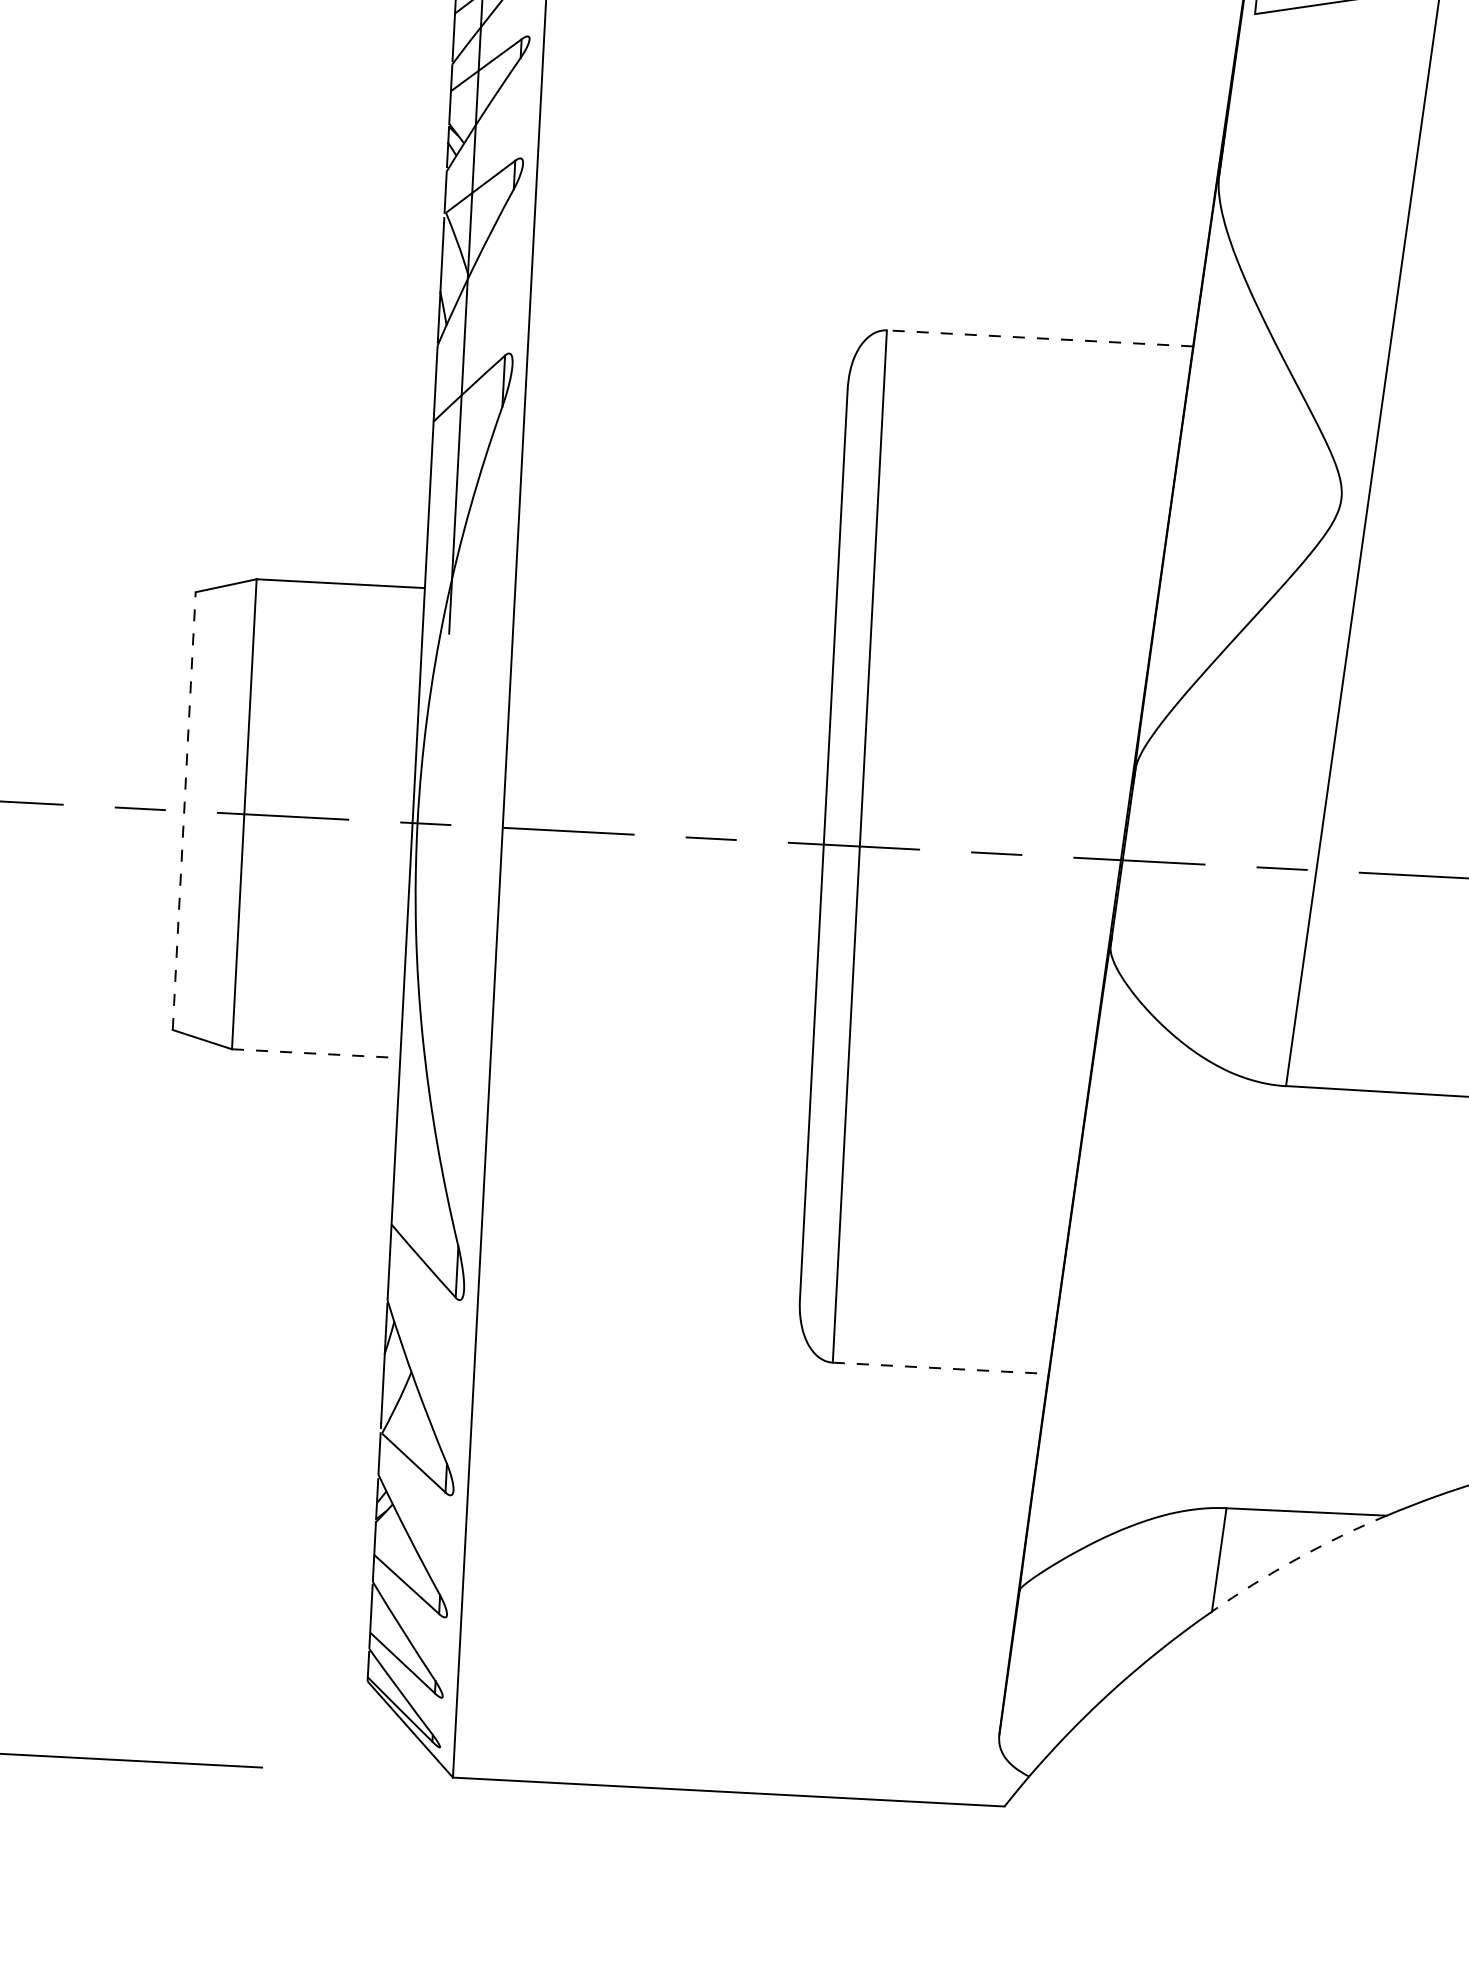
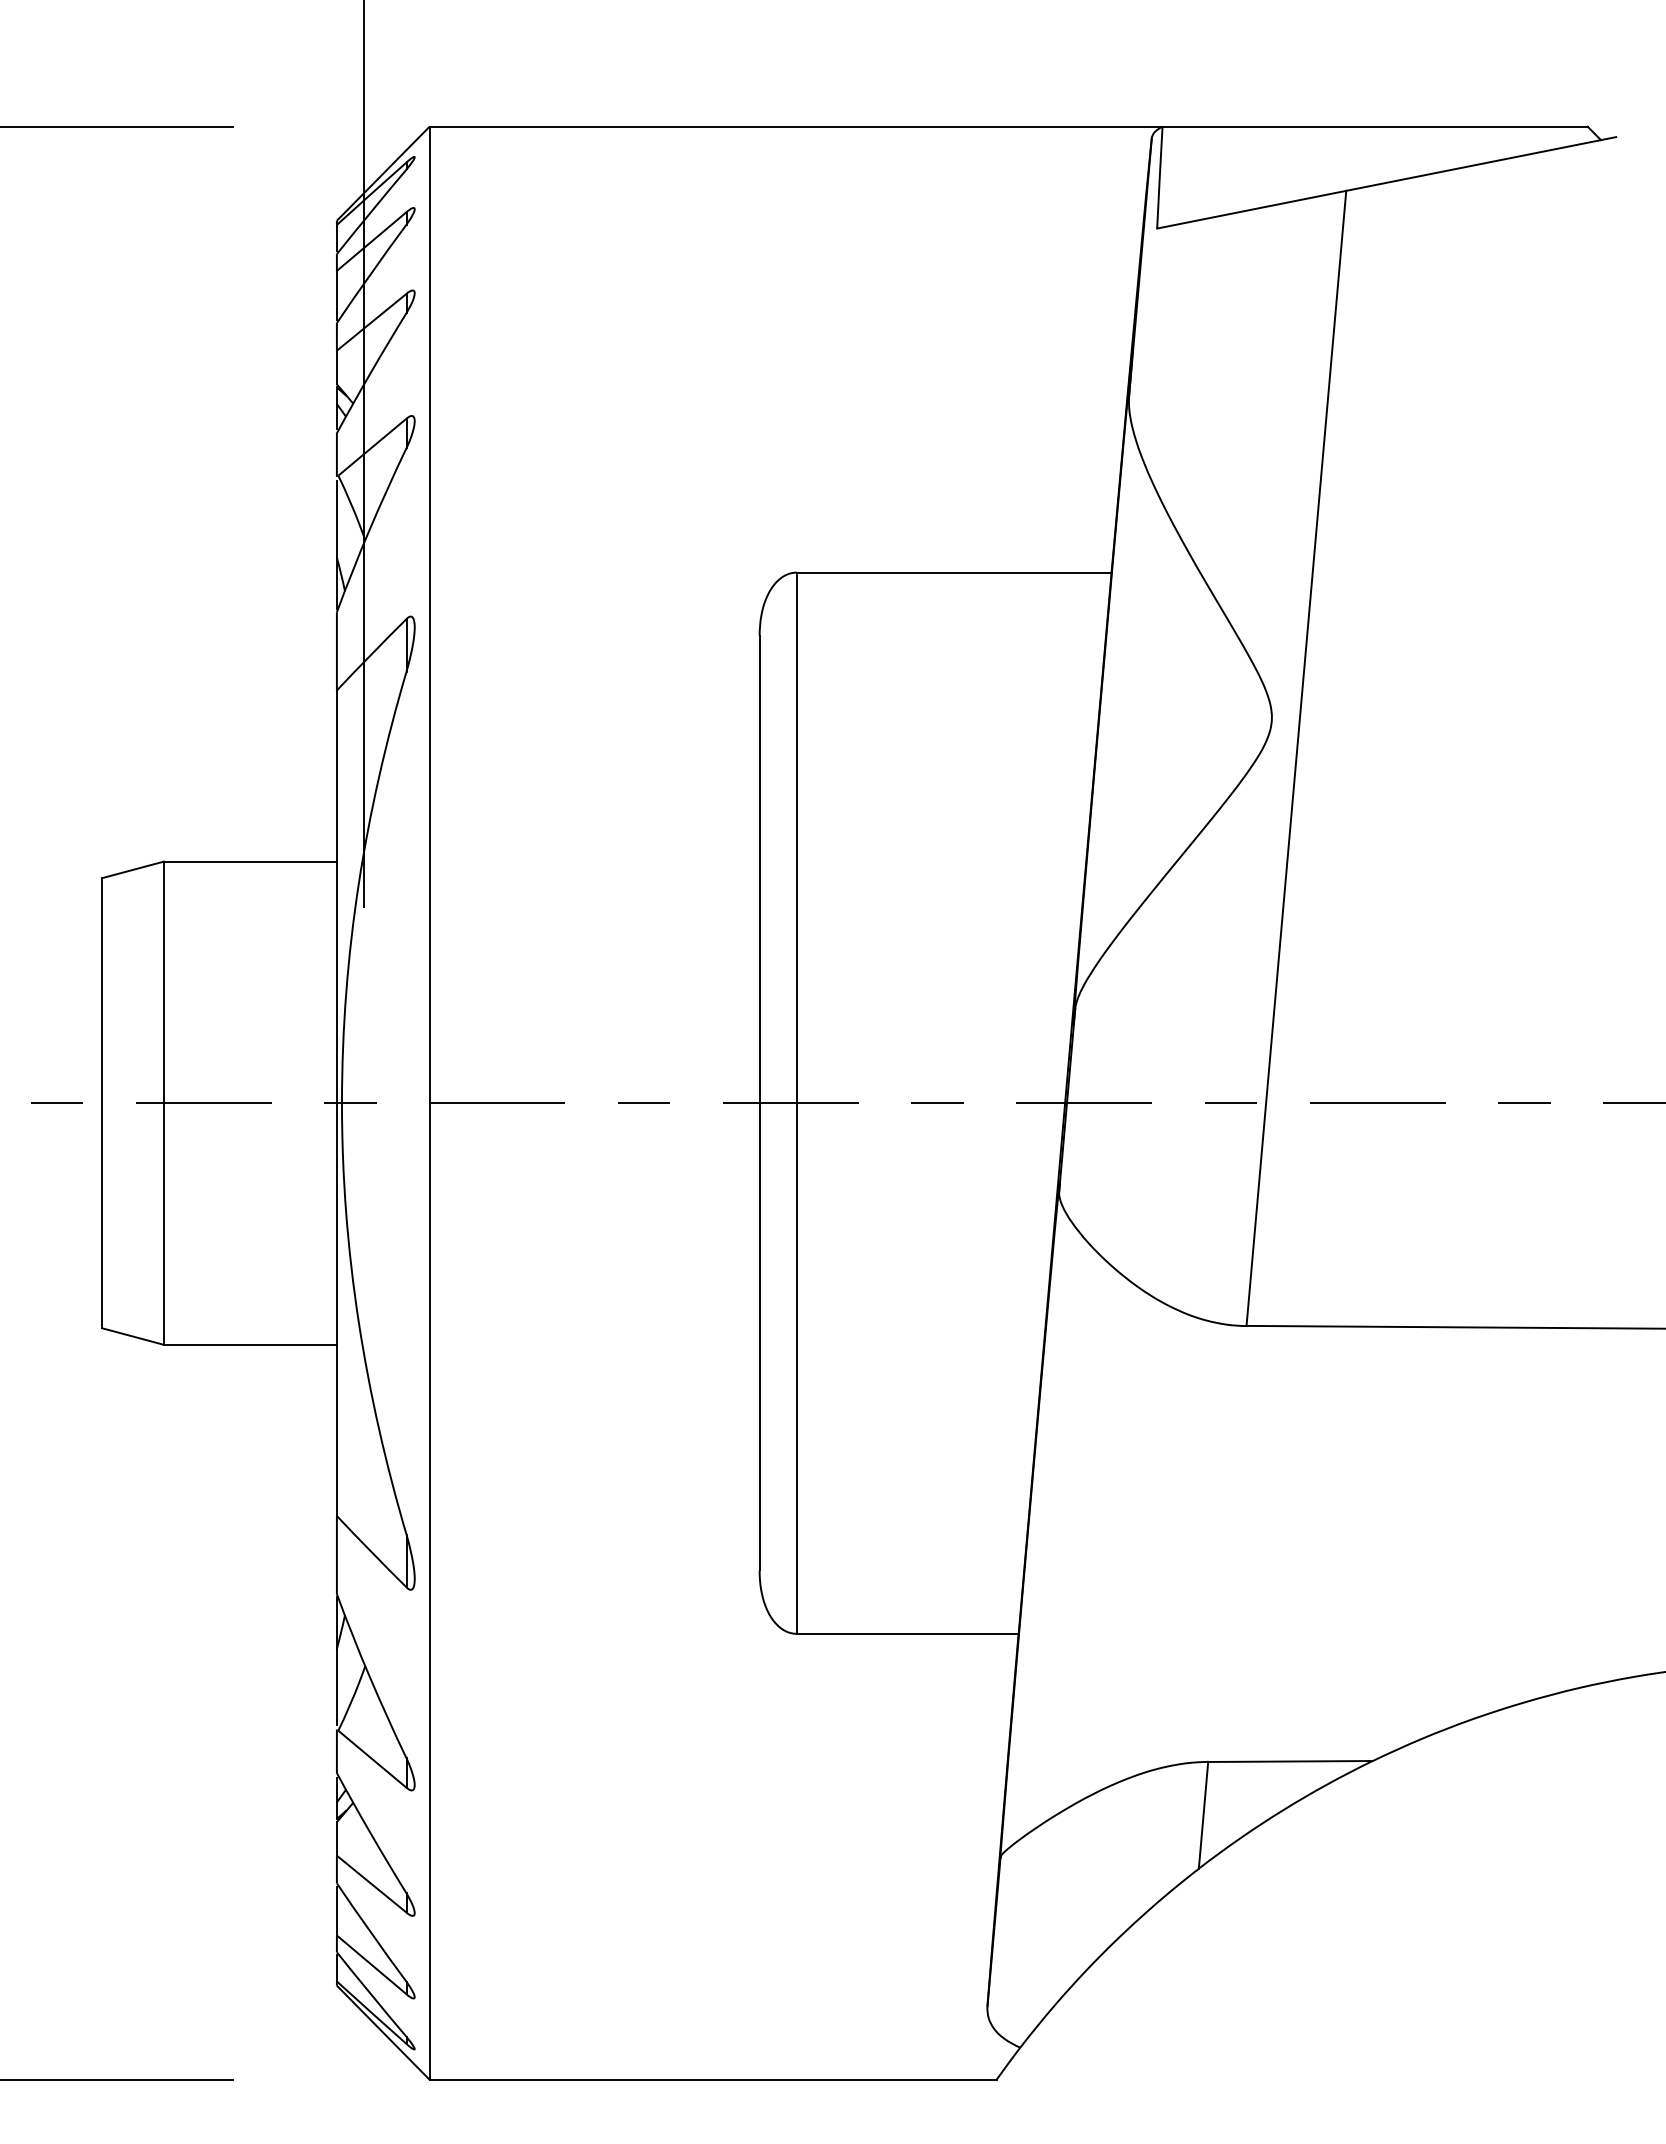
line: (1039, 338) -> (953, 572), dashed -> solid
line: (184, 810) -> (102, 1102), dashed -> solid
line: (316, 1053) -> (250, 1344), dashed -> solid
line: (940, 1367) -> (907, 1633), dashed -> solid
arc: (1296, 1559) -> (1282, 1810), dashed -> solid

